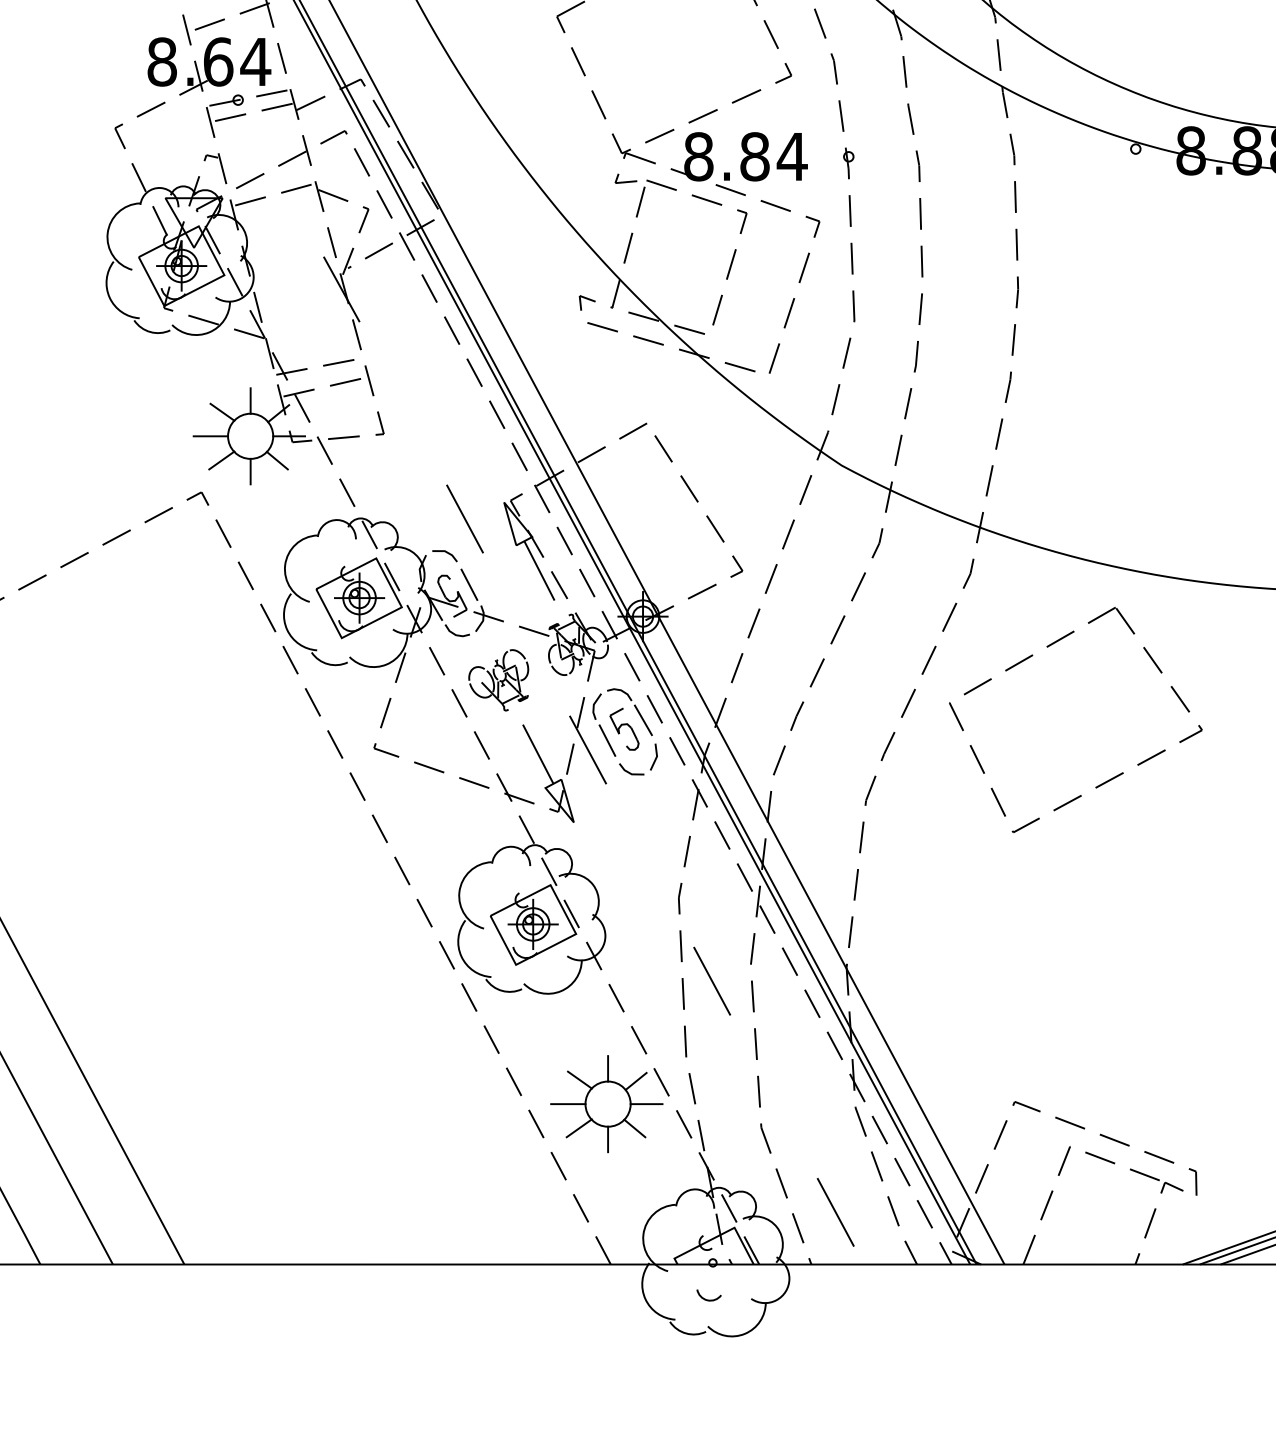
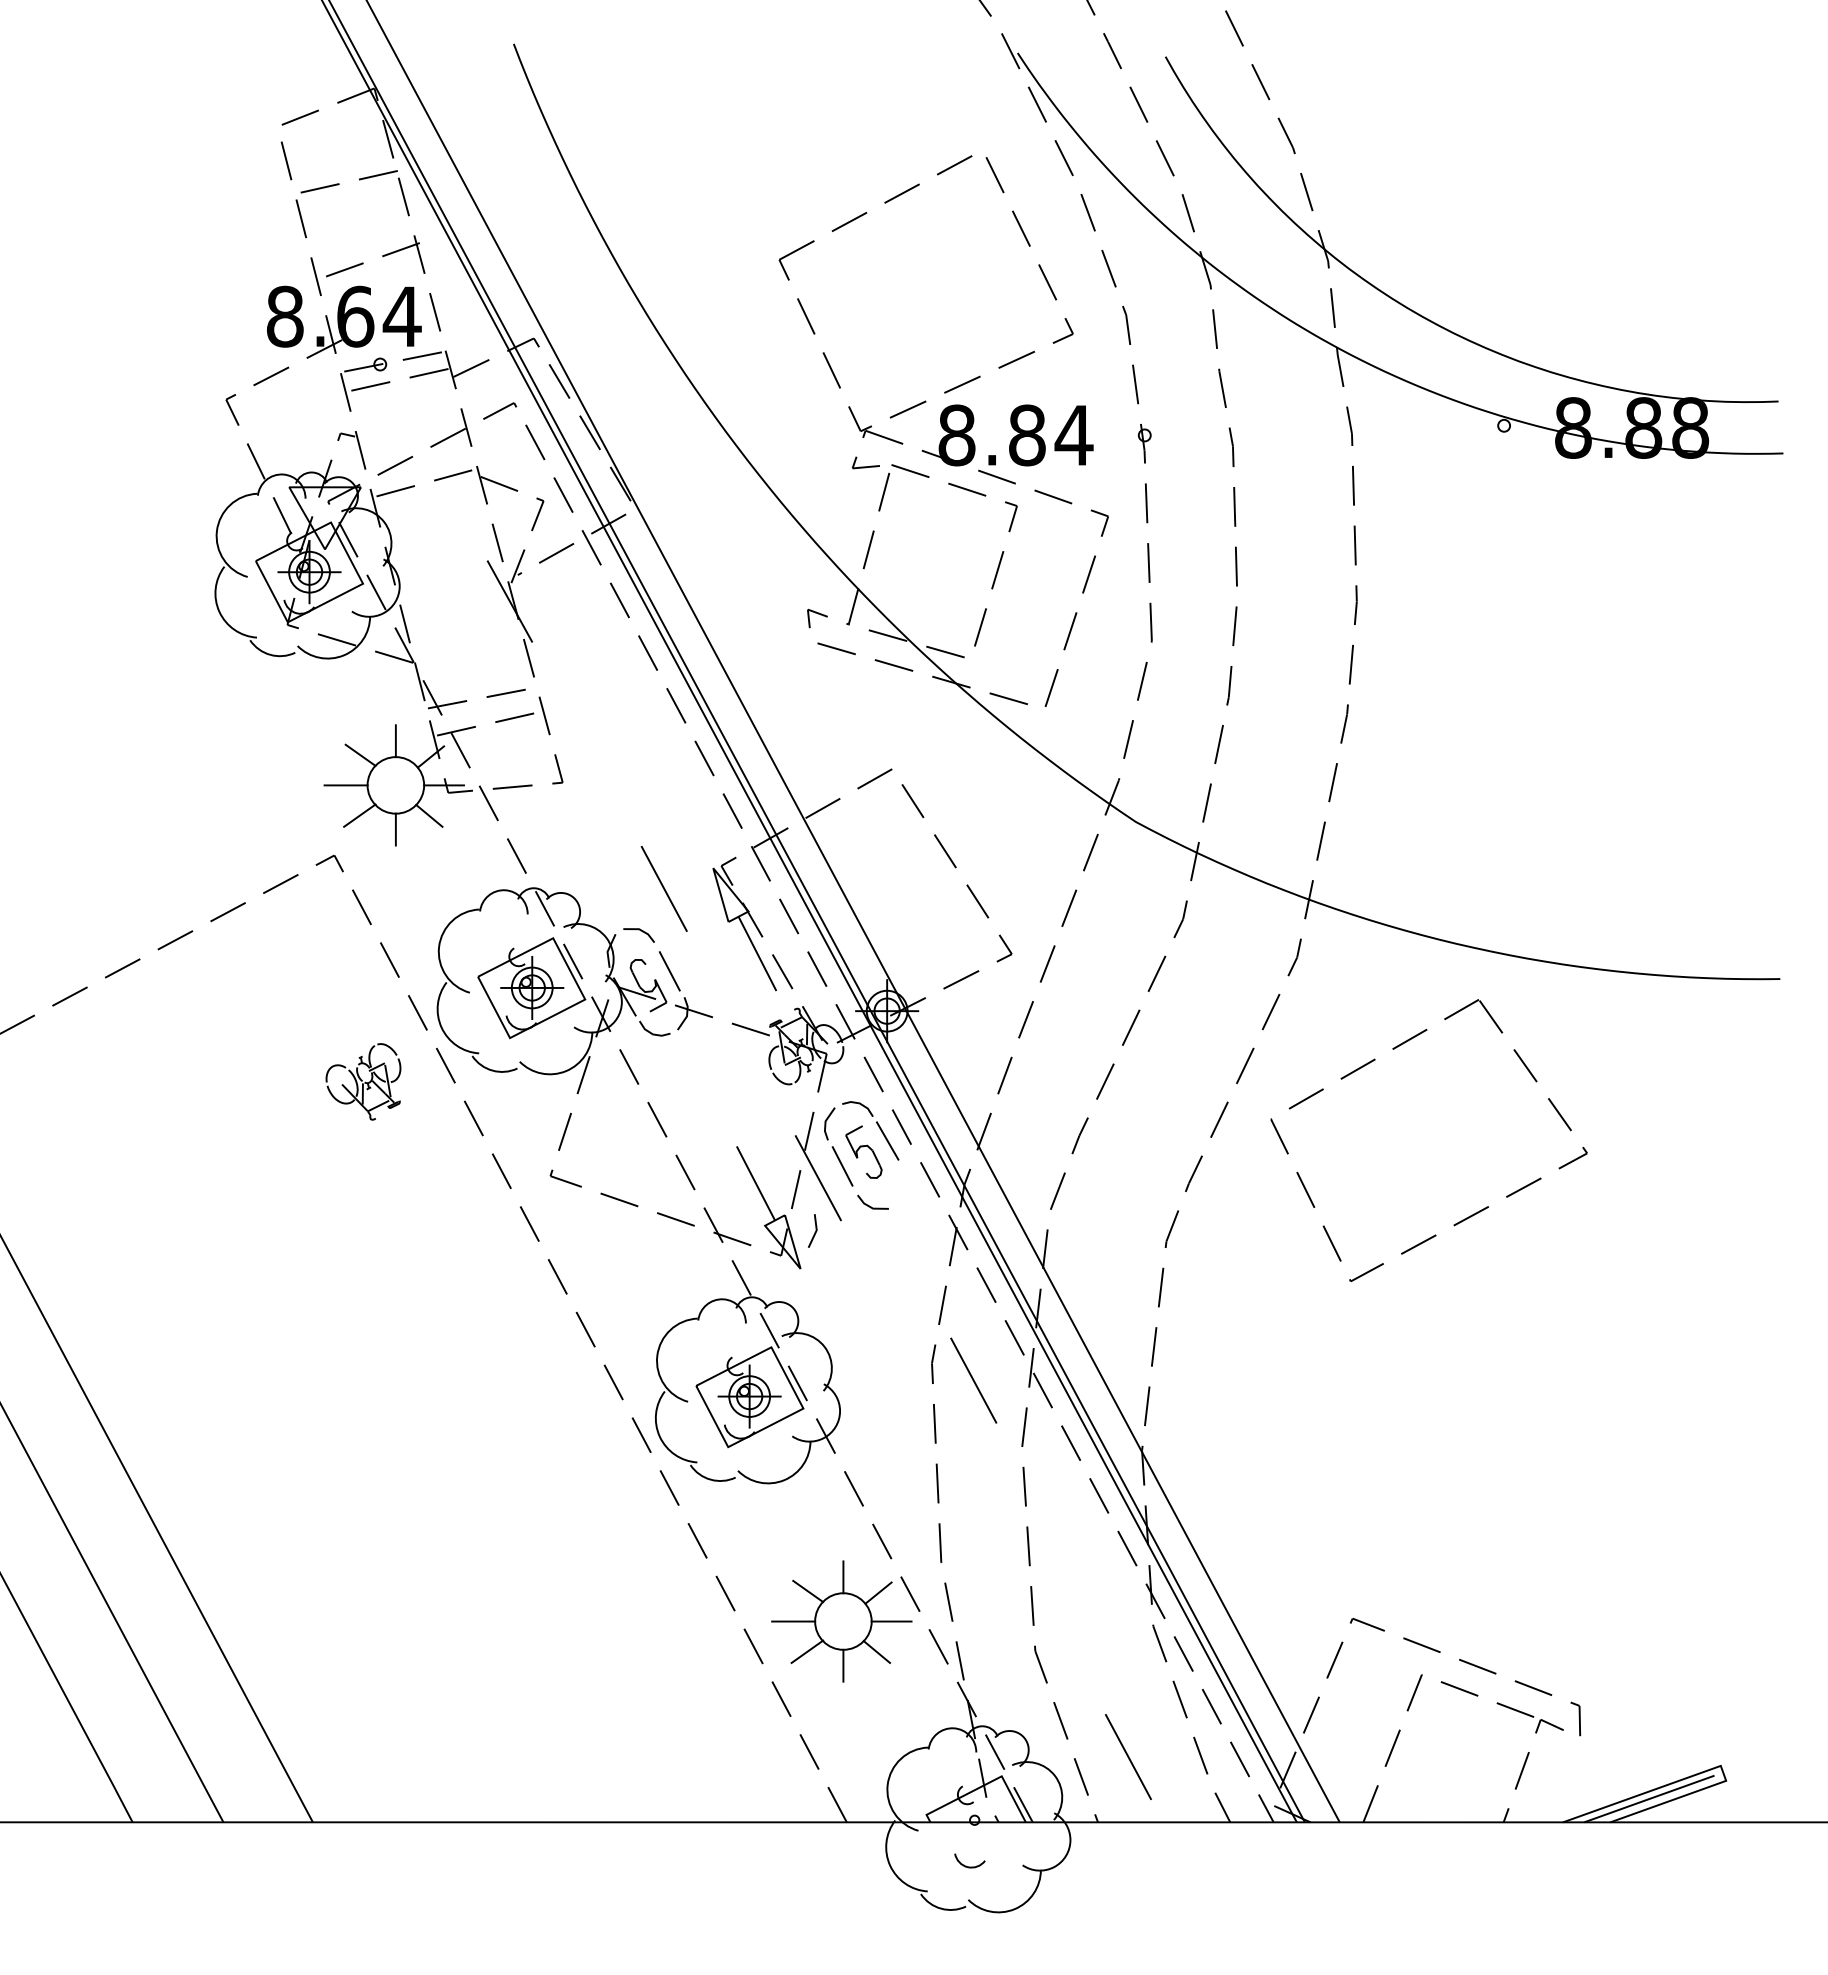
part: (498, 680) -> (363, 1081), moved
line: (655, 758) -> (814, 1232), moved
line: (711, 981) -> (973, 1380), moved

